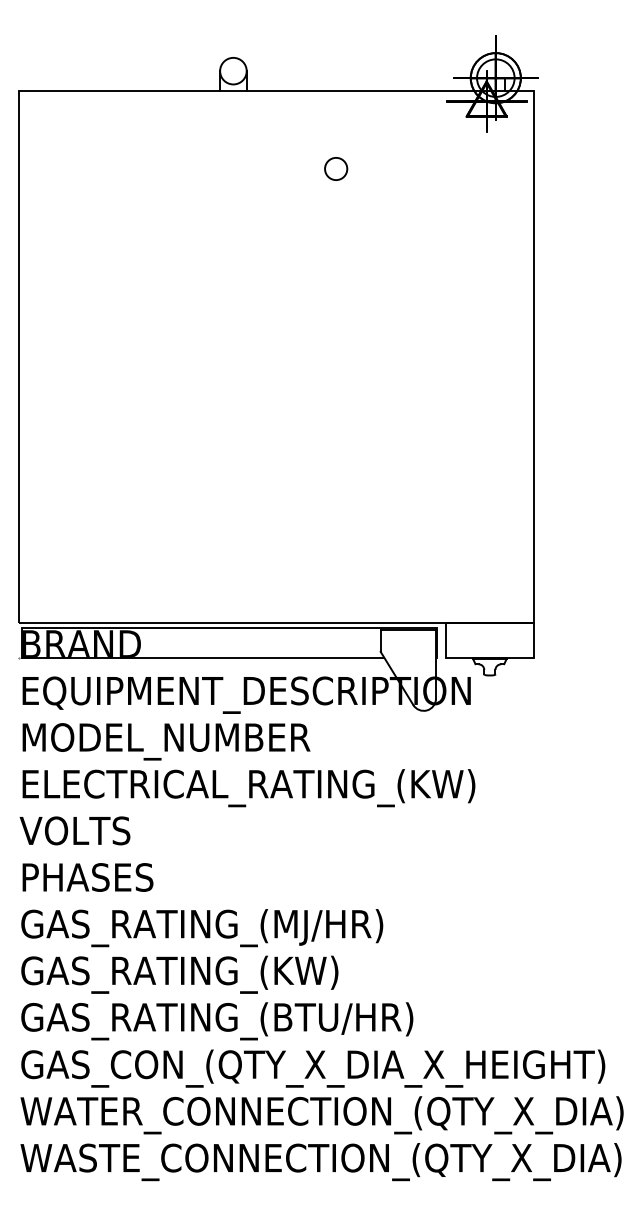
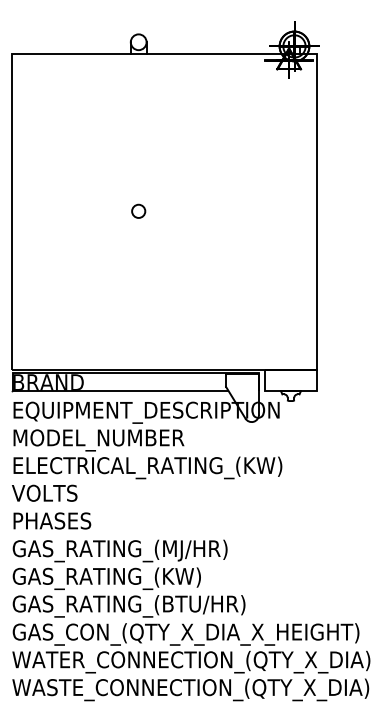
circle: (335, 167) -> (138, 210), moved

